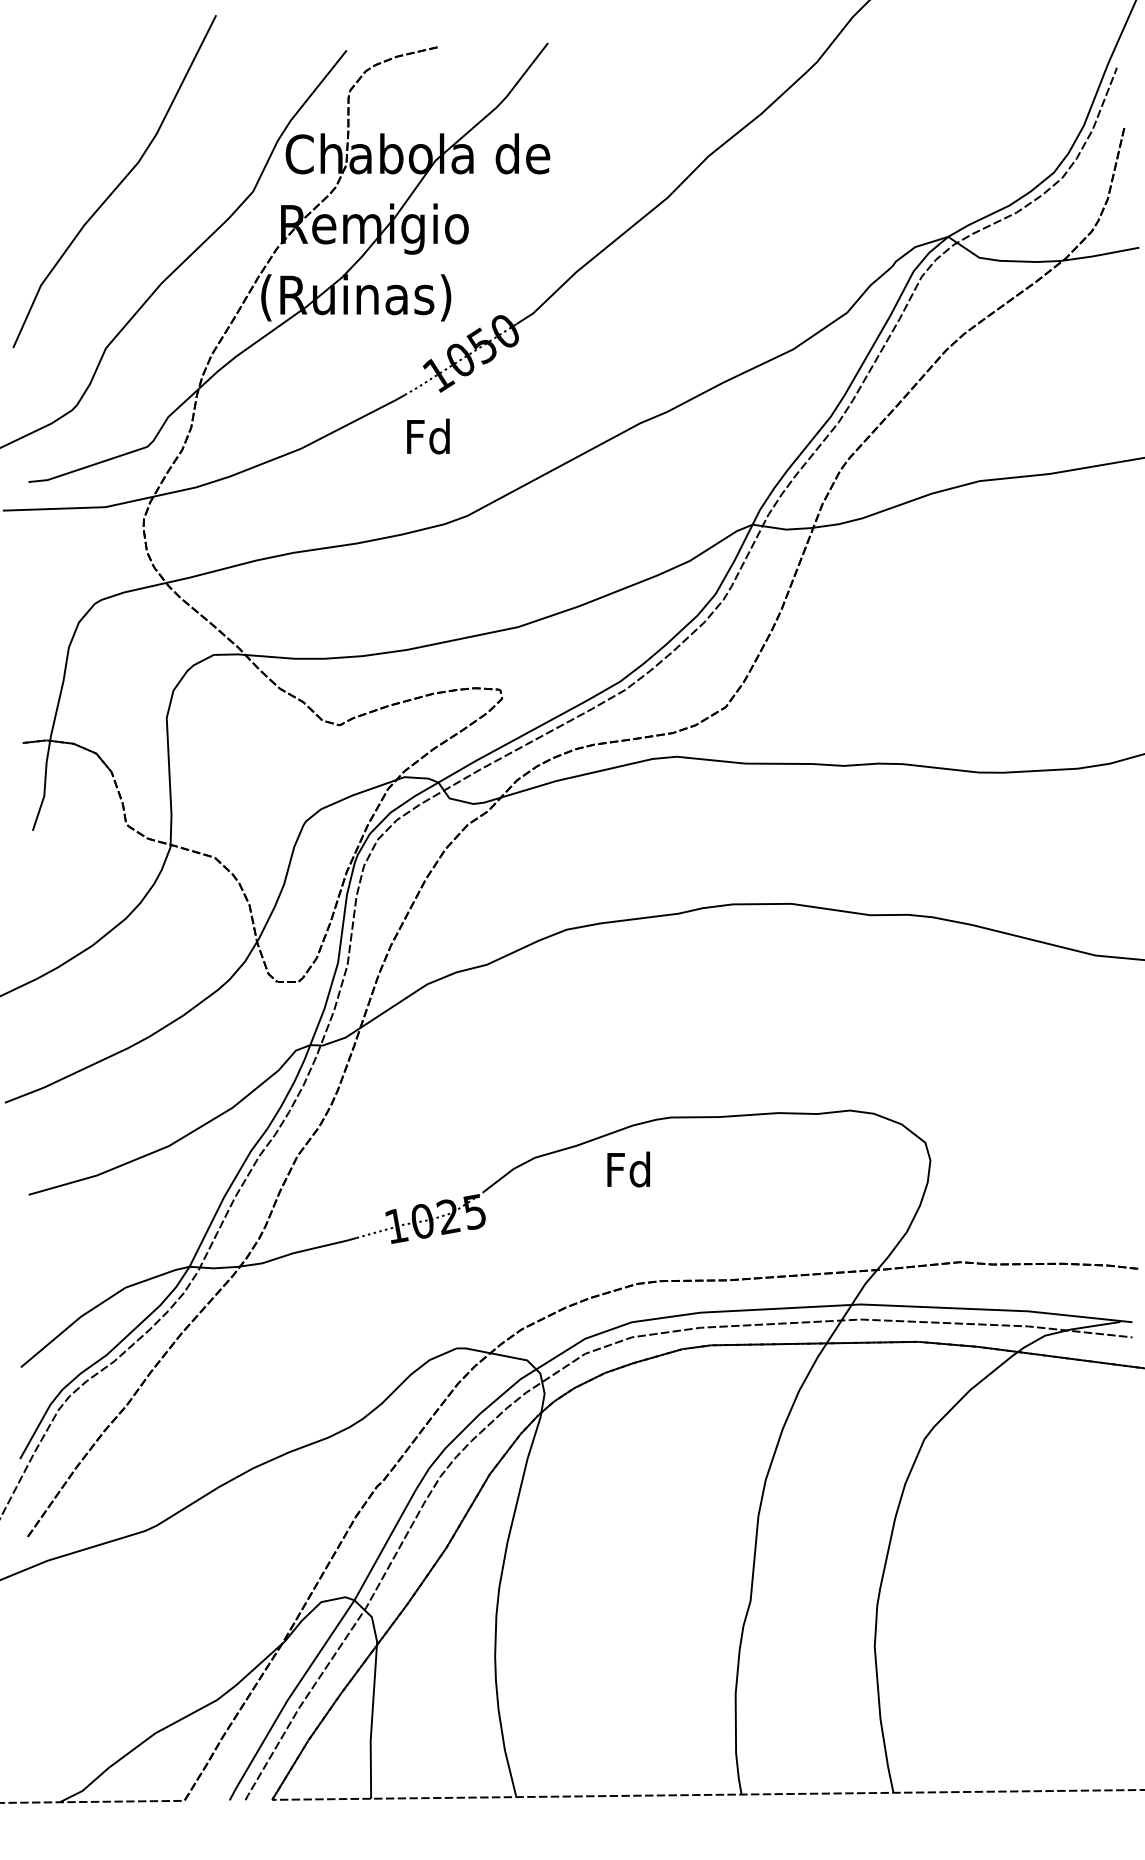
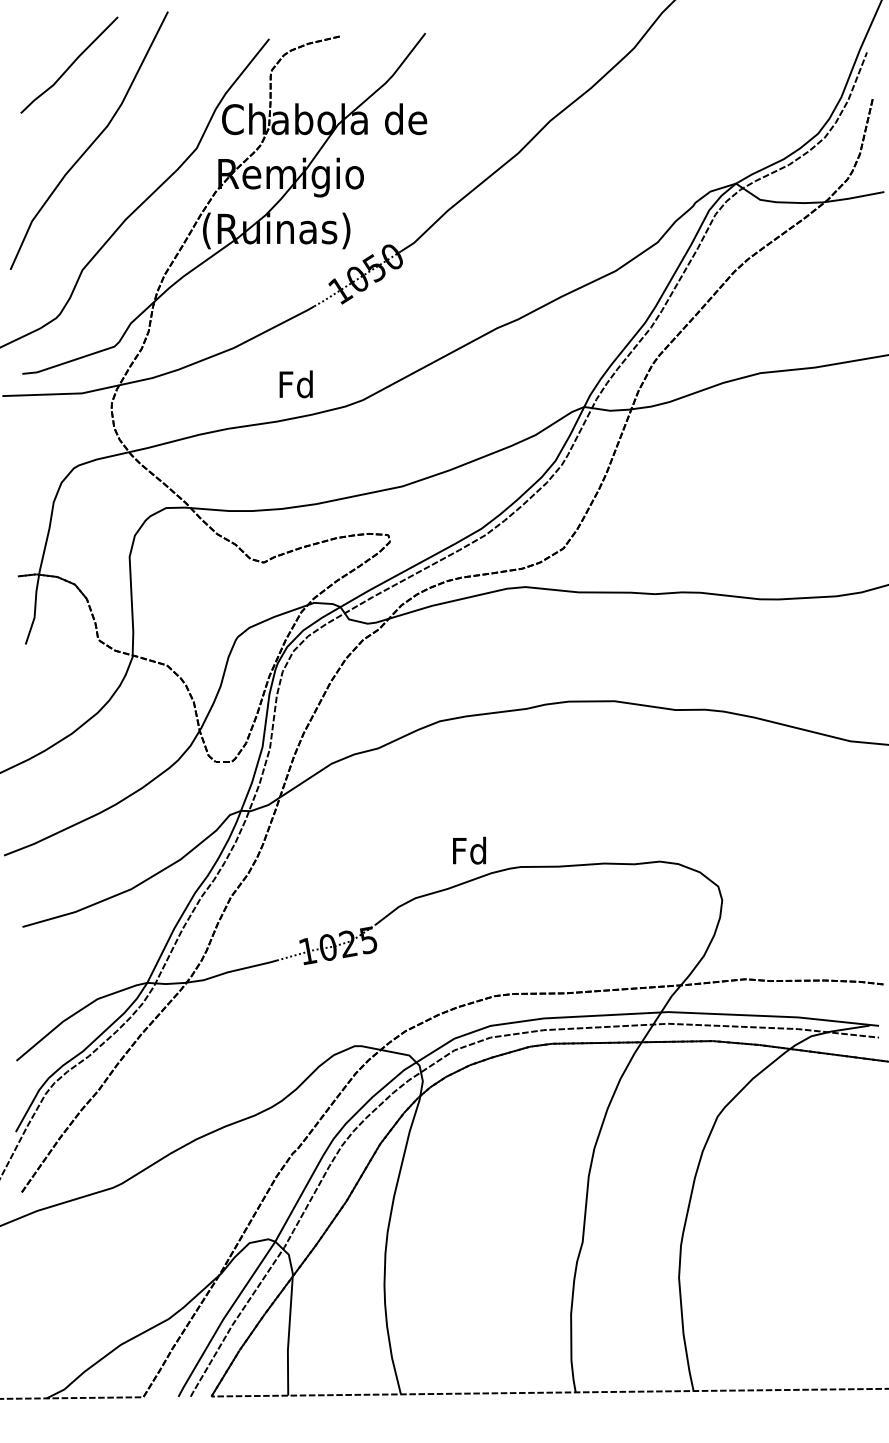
line: (90, 83) -> (70, 64), added
text: (428, 436) -> (296, 384), moved
text: (628, 1169) -> (469, 850), moved

